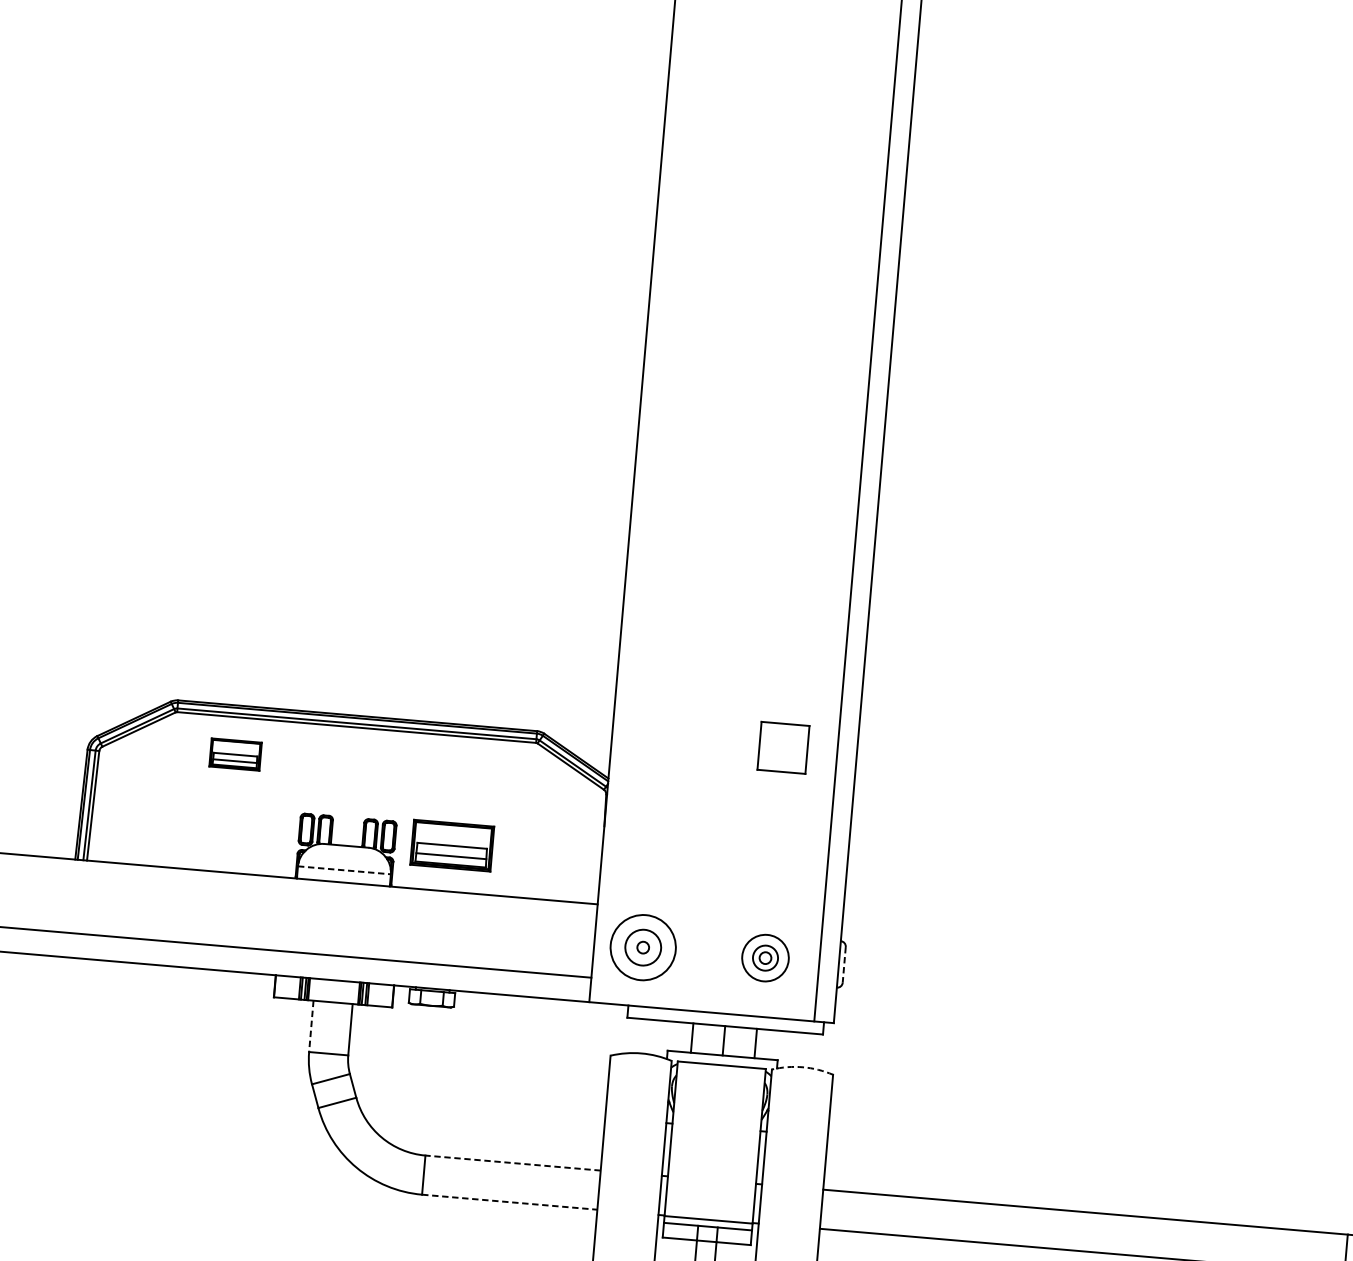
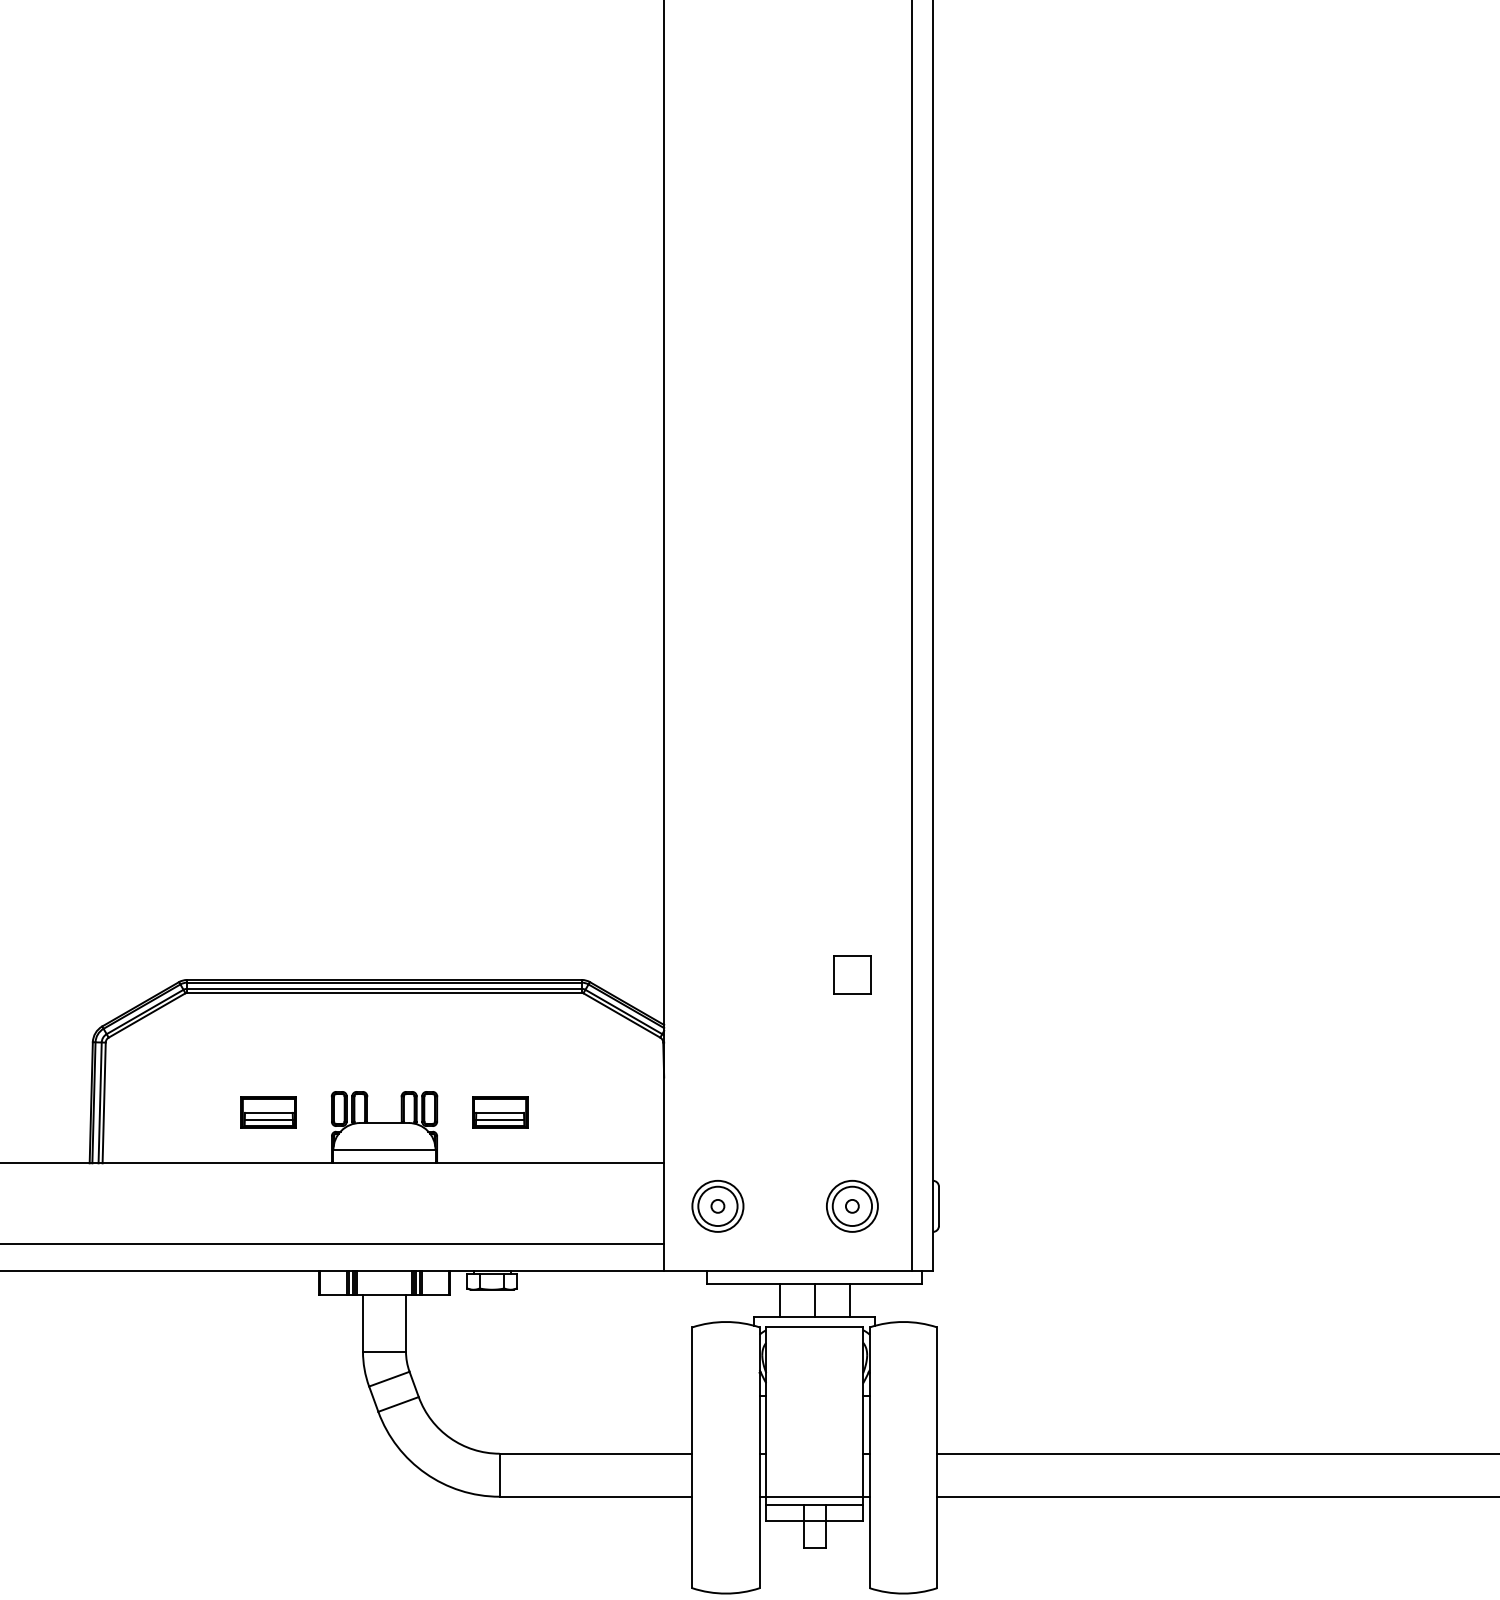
part: (783, 747) -> (852, 974), size x0.71
part: (235, 754) -> (268, 1112), moved
part: (452, 845) -> (500, 1112), size x0.62
line: (345, 870) -> (385, 1149), dashed -> solid
circle: (642, 946) -> (717, 1205), size x0.71
circle: (765, 958) -> (852, 1206), size x1.43
line: (843, 964) -> (938, 1206), dashed -> solid
line: (310, 1026) -> (362, 1323), dashed -> solid
arc: (802, 1067) -> (903, 1322), dashed -> solid
line: (512, 1162) -> (595, 1453), dashed -> solid
line: (510, 1202) -> (596, 1496), dashed -> solid

